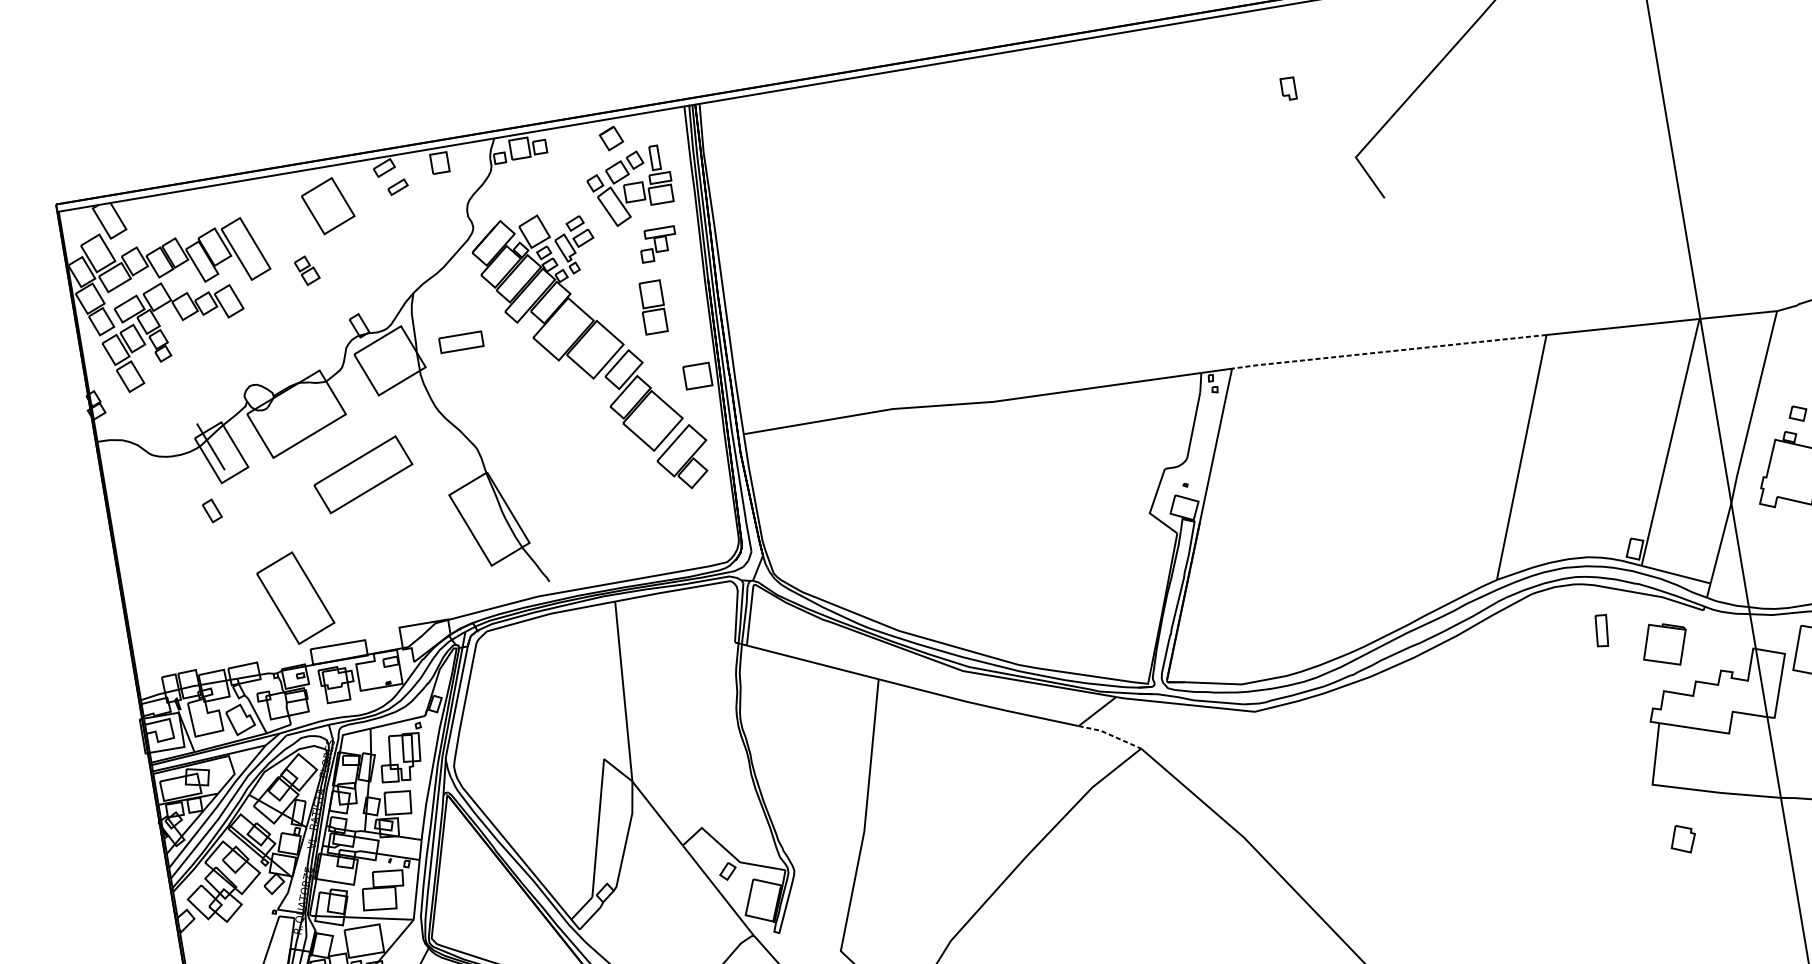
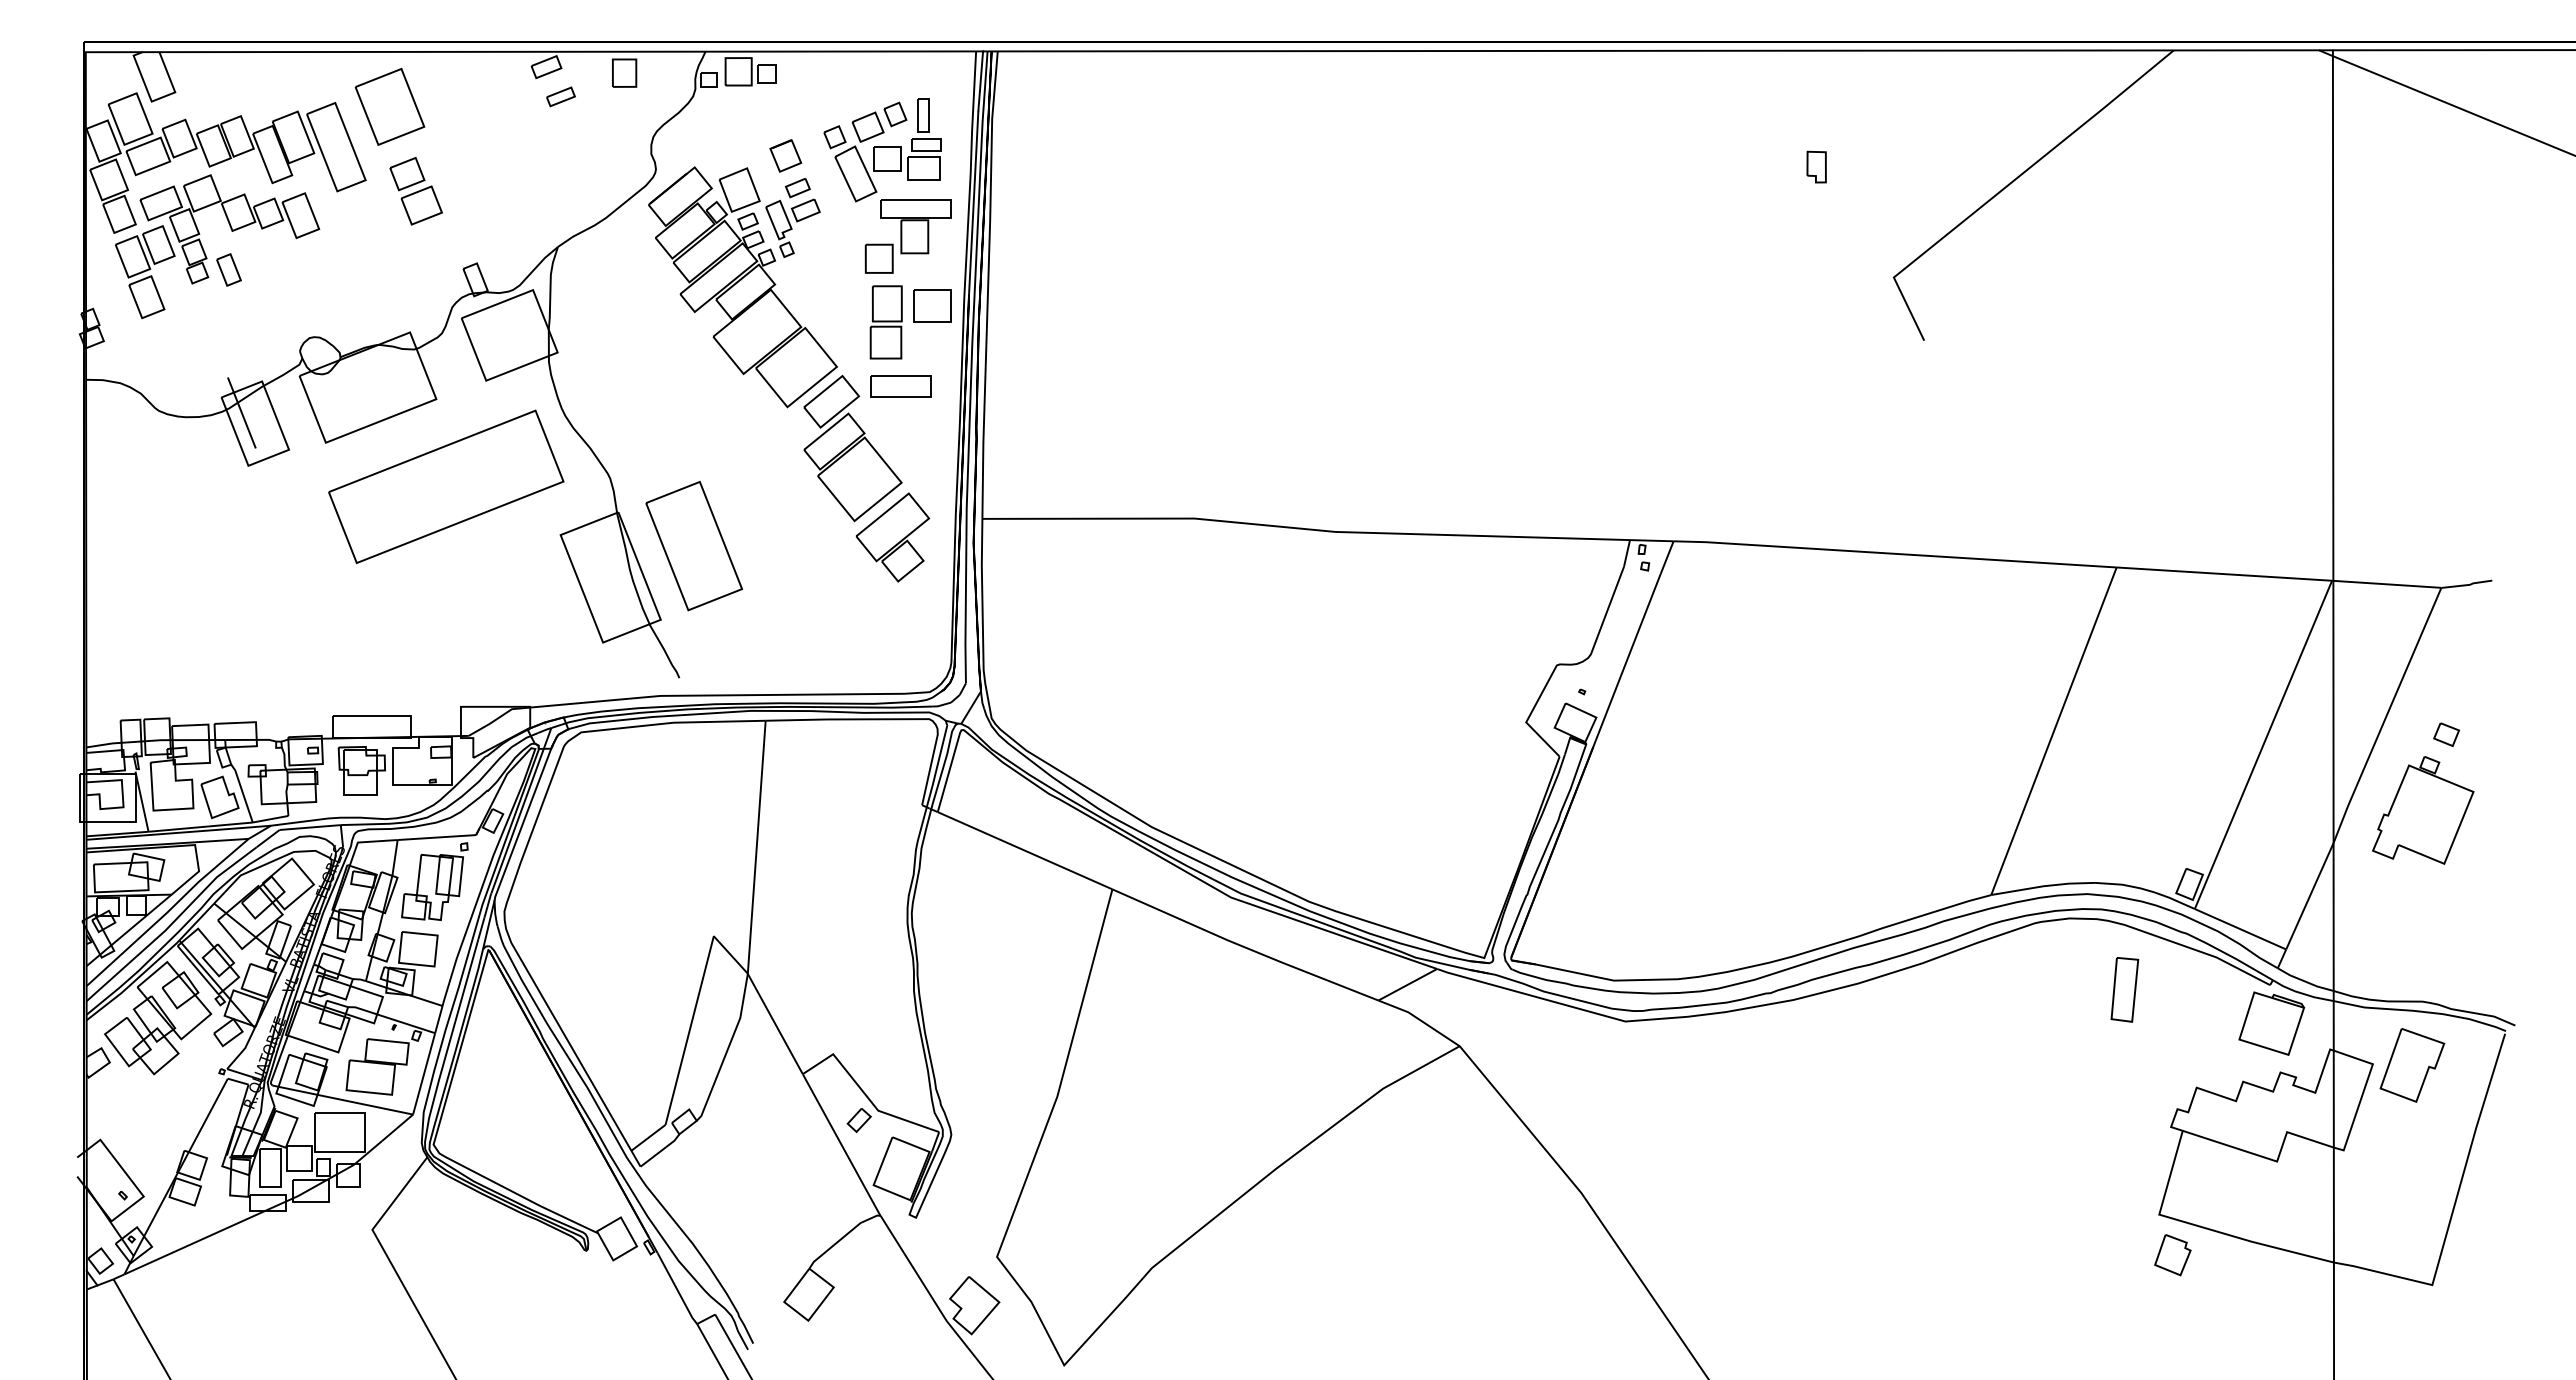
part: (611, 138) -> (785, 155), moved
part: (327, 205) -> (389, 106), moved
part: (657, 244) -> (907, 236), size x1.67
part: (306, 270) -> (415, 191), size x1.67
part: (461, 342) -> (900, 386), moved
line: (1388, 351) -> (1894, 553), dashed -> solid
part: (697, 375) -> (932, 305), moved
part: (363, 474) -> (446, 486), size x1.67
part: (211, 510) -> (228, 269), moved
part: (295, 597) -> (694, 545), moved
part: (1601, 630) -> (2124, 989), size x1.43
part: (1664, 644) -> (2271, 1023), moved
line: (1109, 734) -> (1419, 1019), dashed -> solid
part: (1682, 839) -> (2172, 1255), moved

